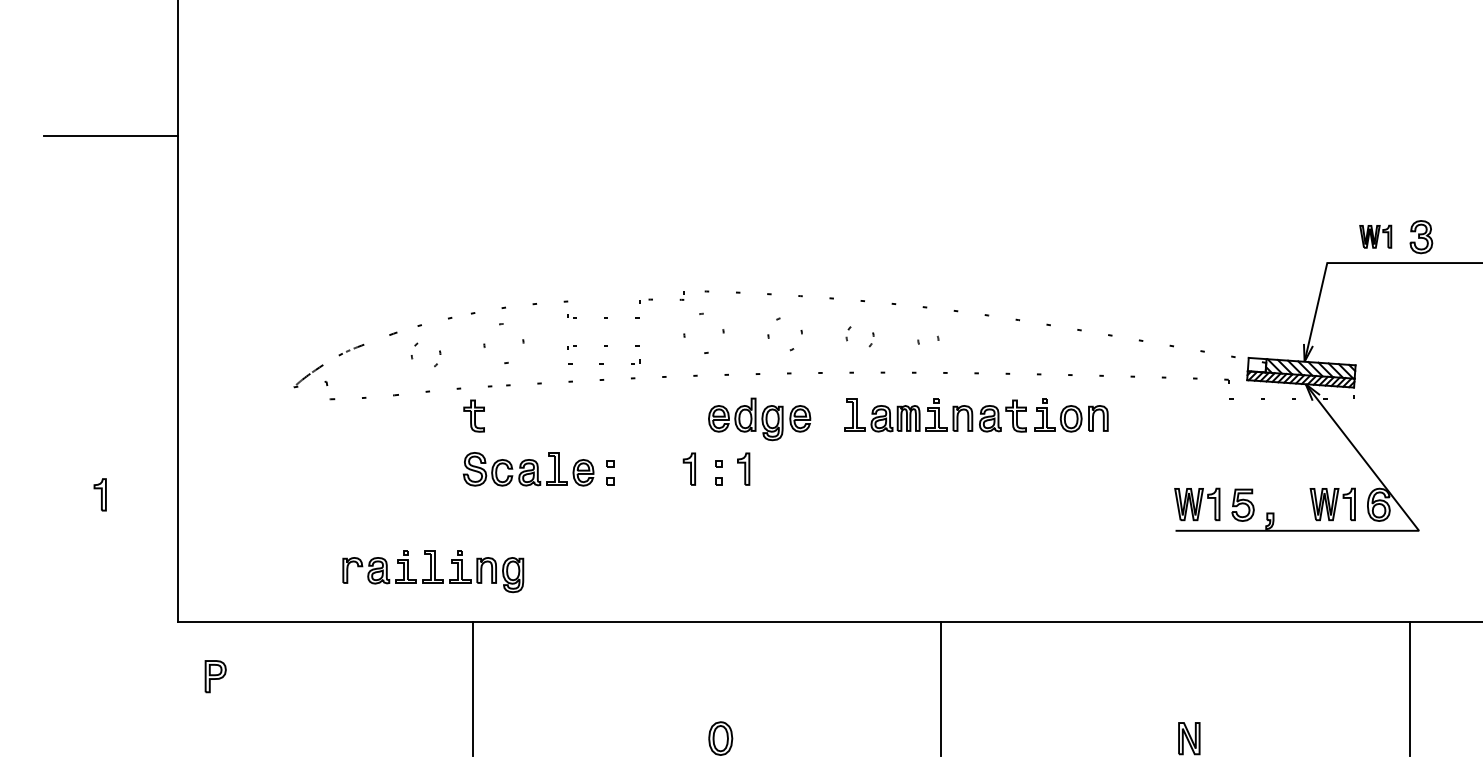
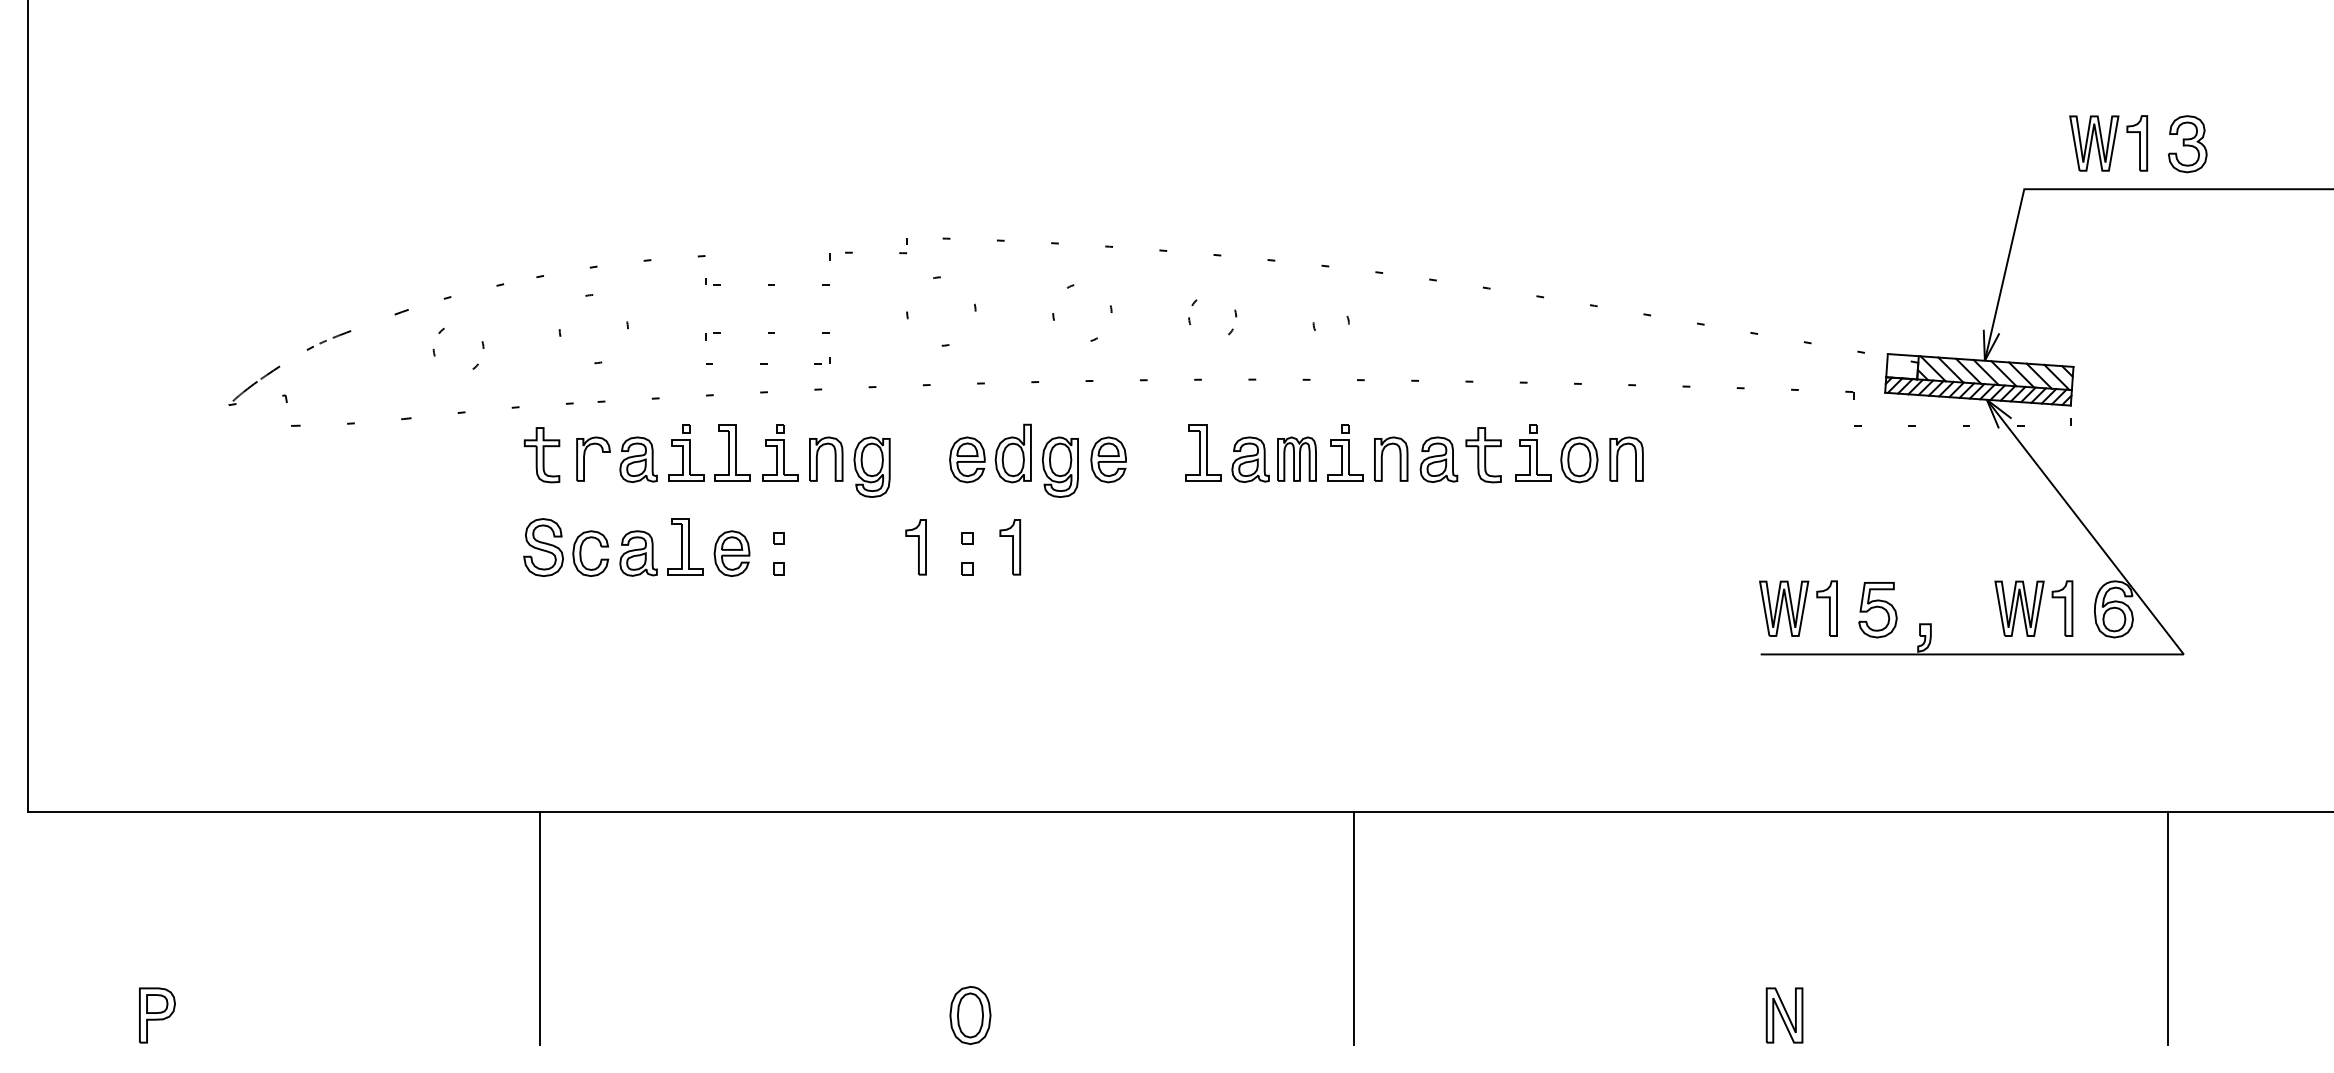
part: (1375, 236) -> (2108, 143), size x1.43
part: (433, 571) -> (733, 461), moved
part: (215, 676) -> (156, 1015), moved

